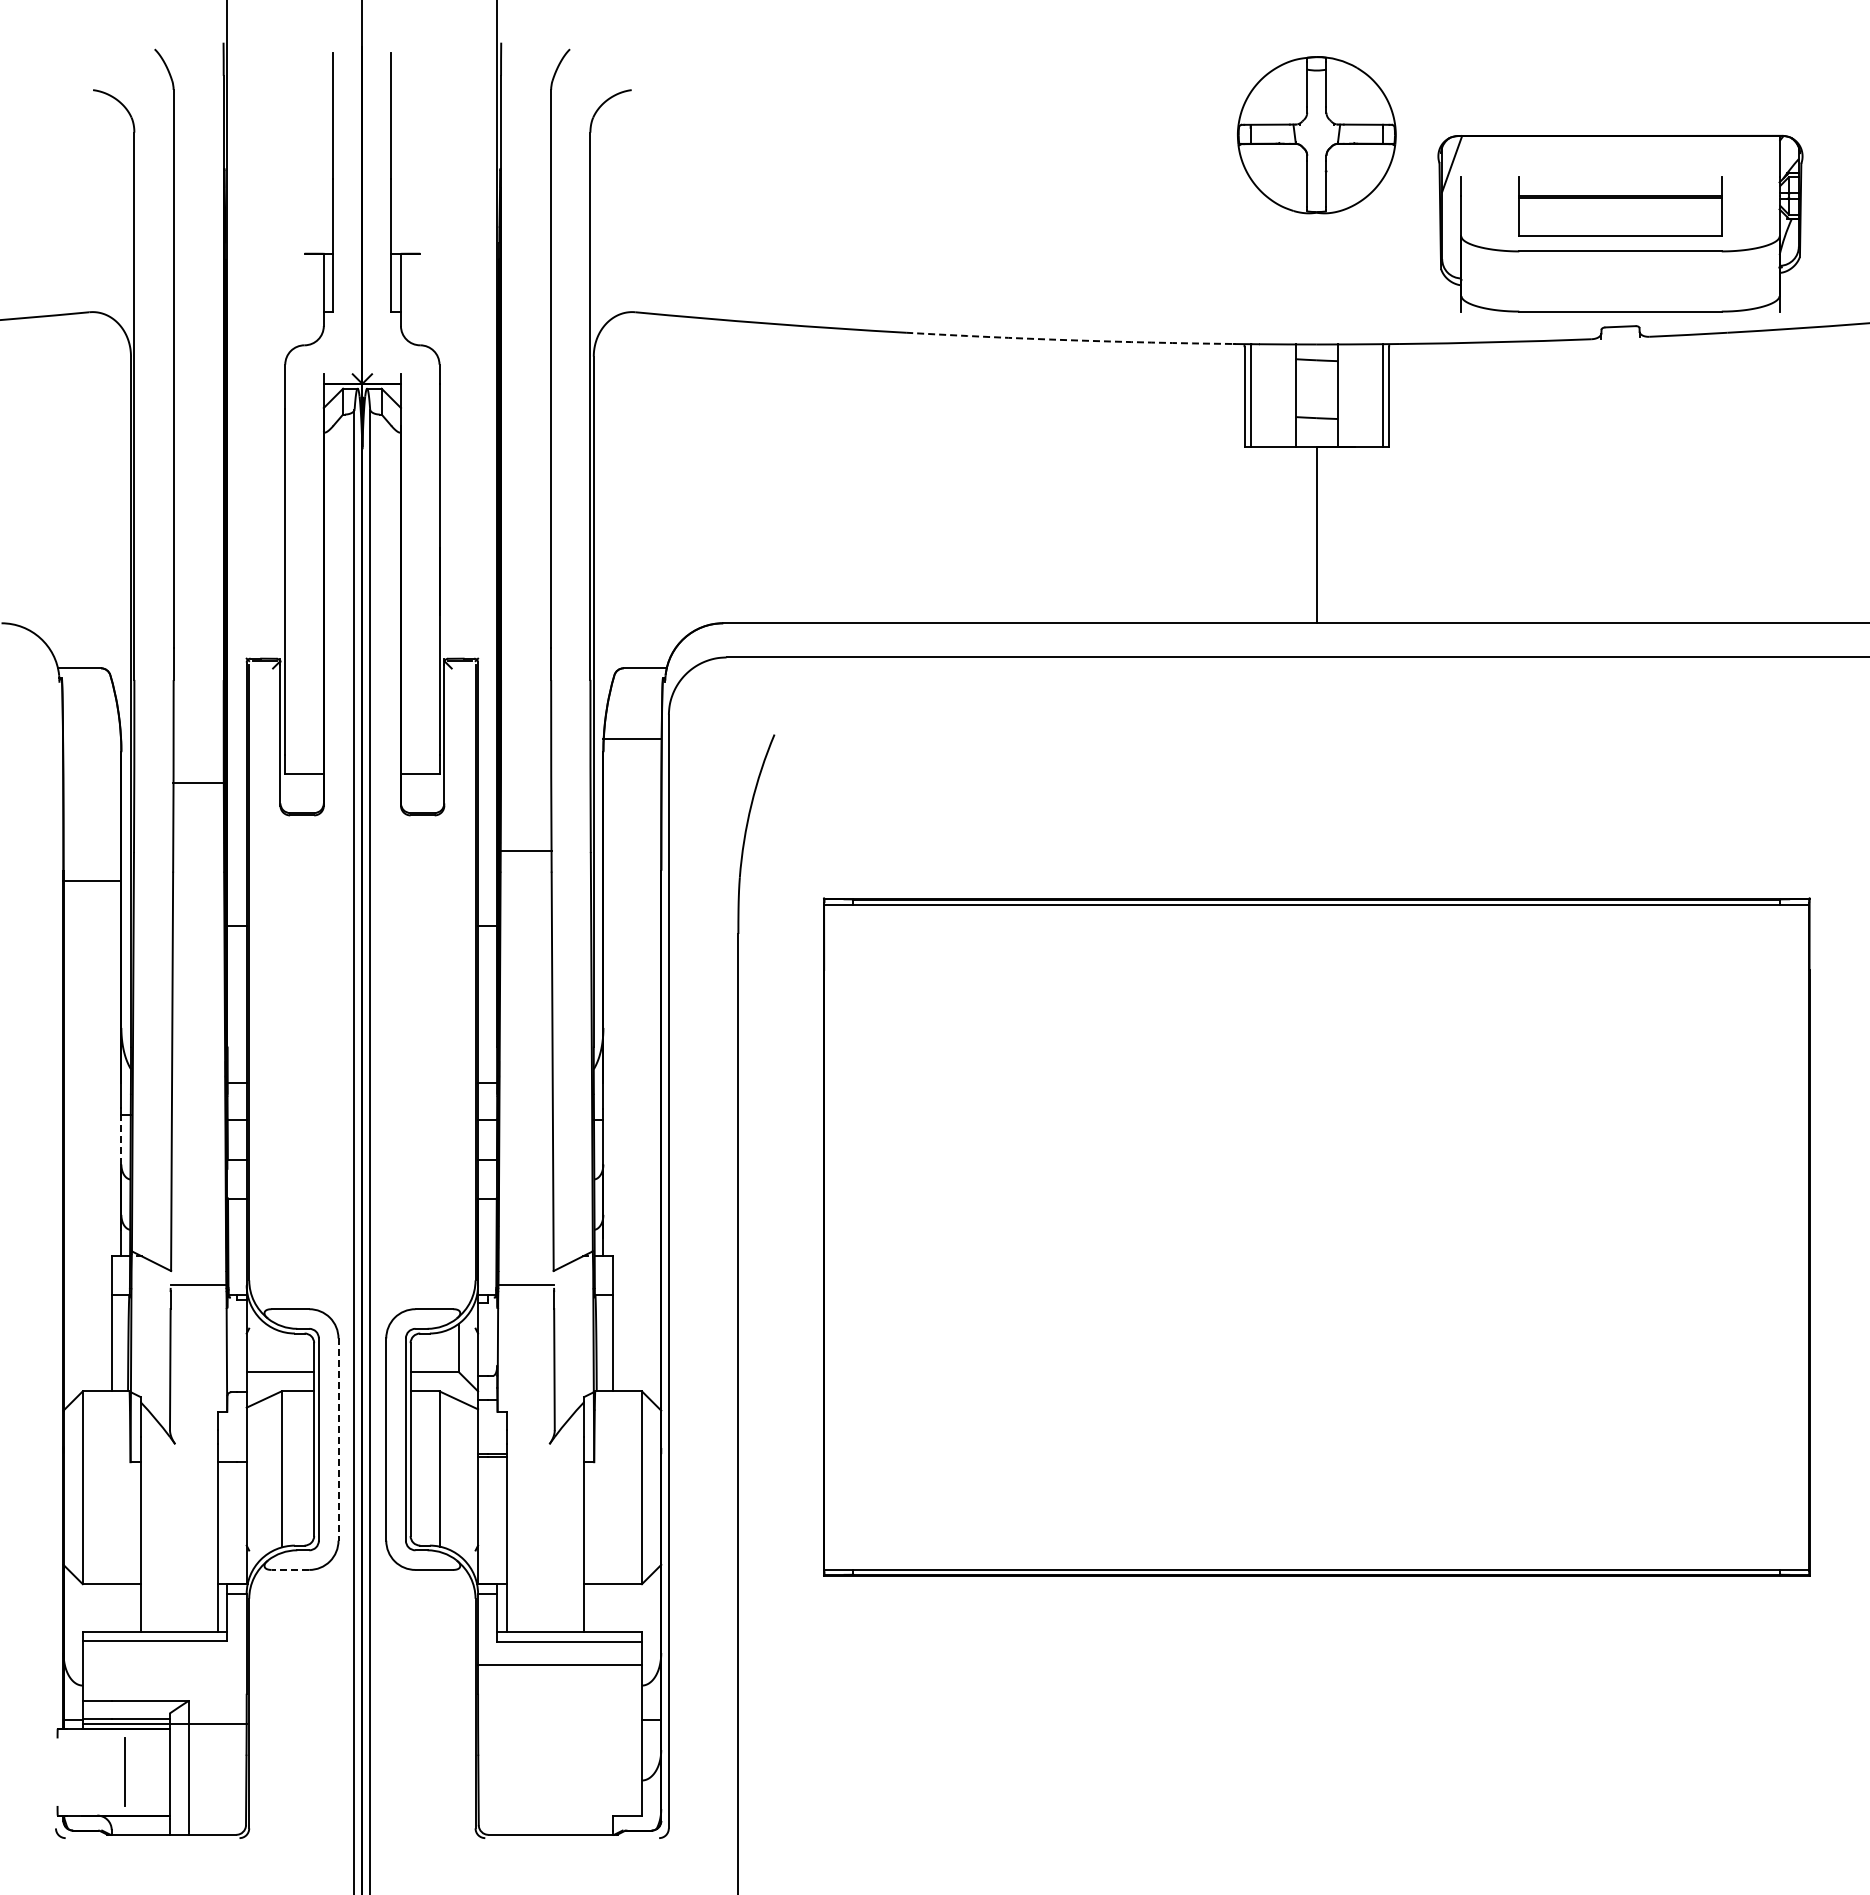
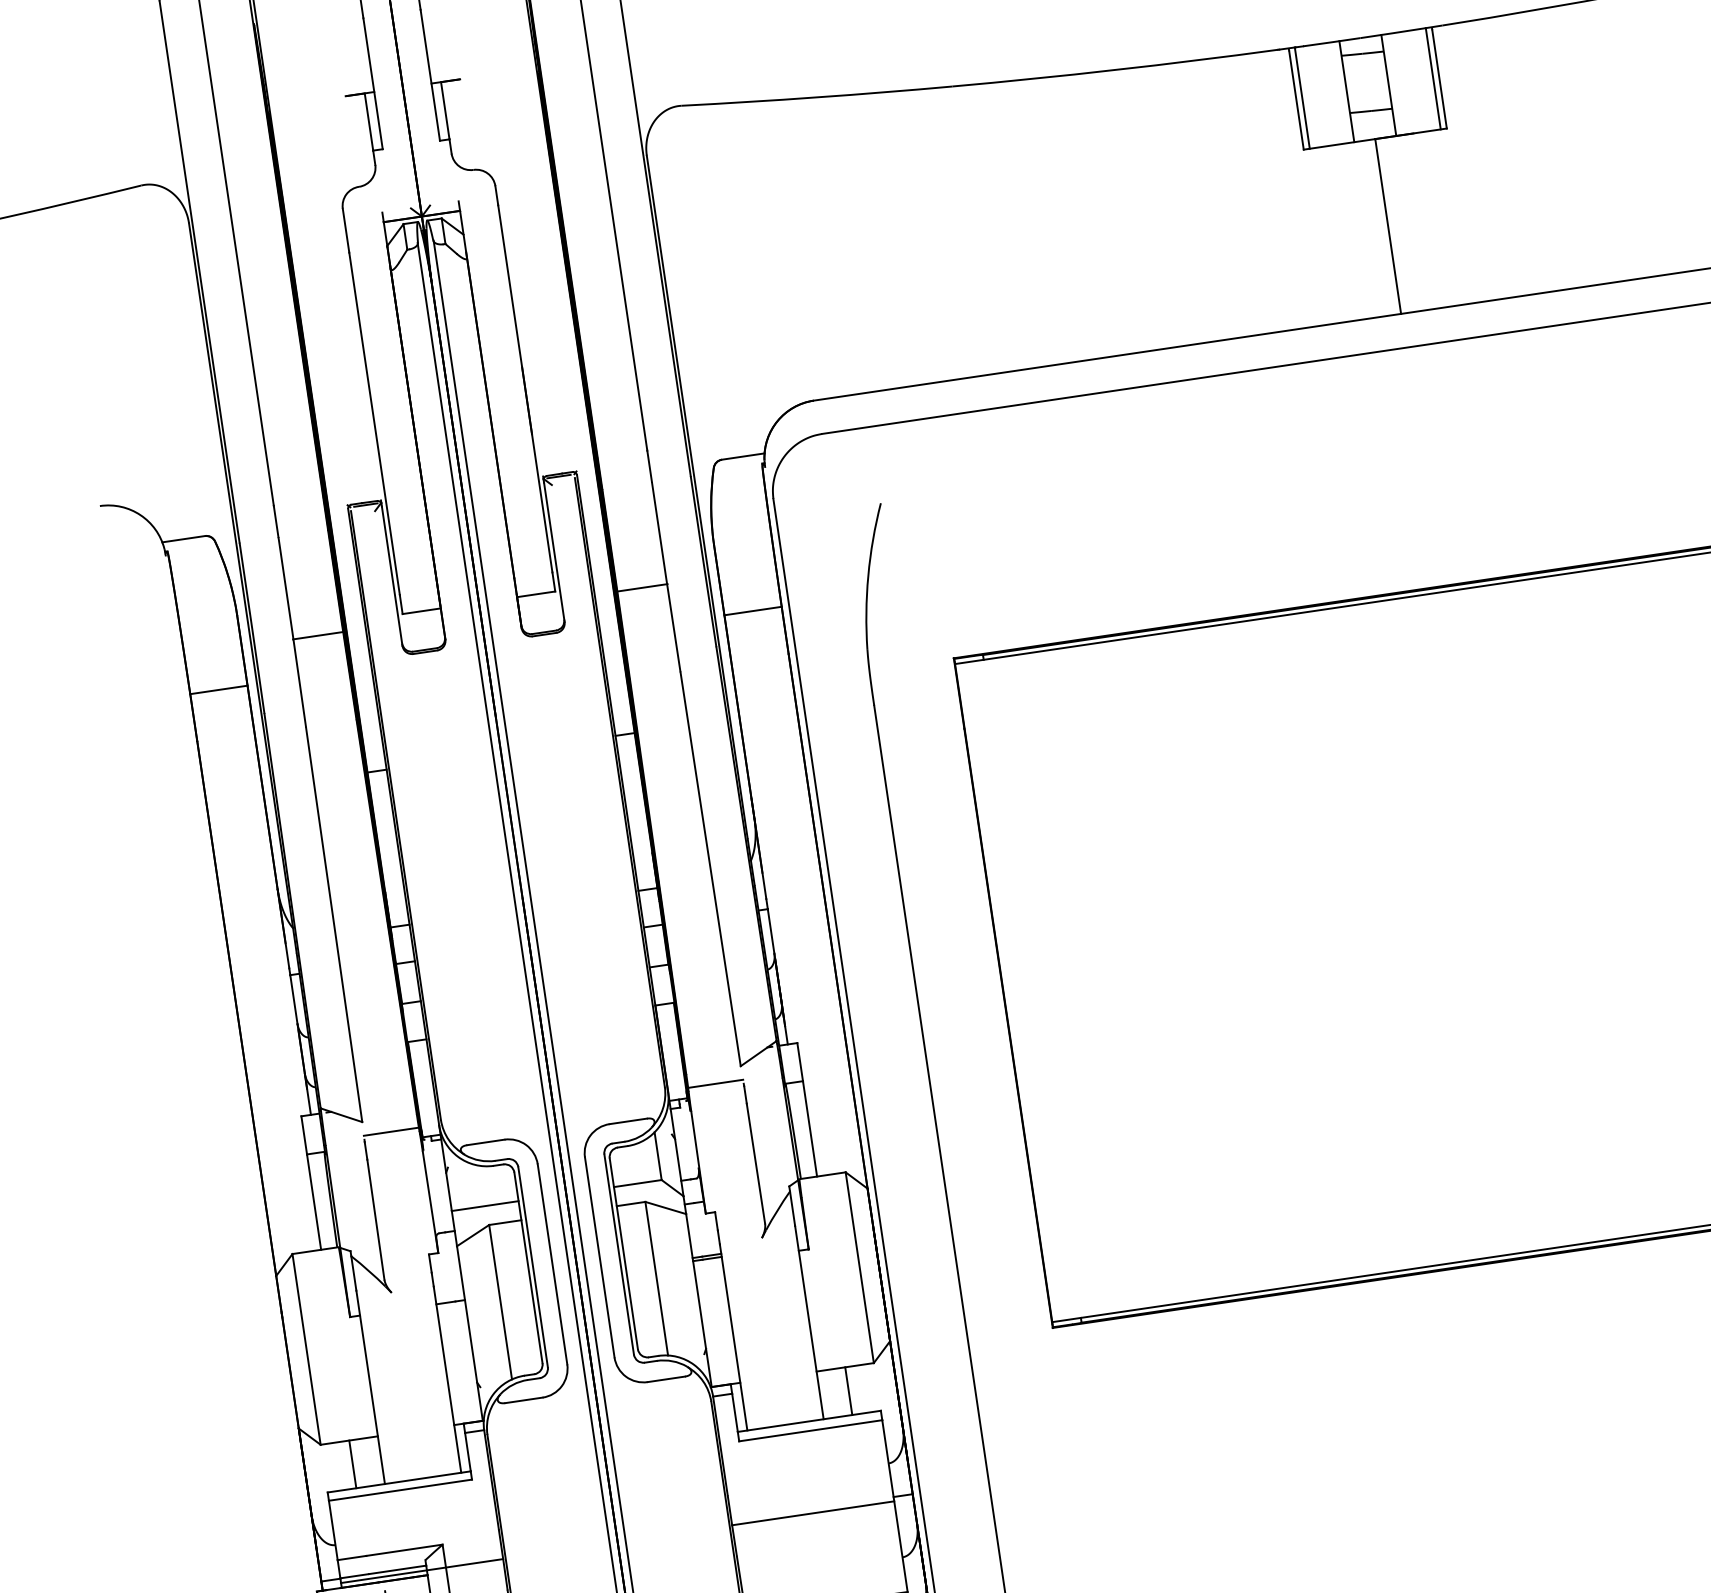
arc: (1069, 340) -> (1115, 70), dashed -> solid
line: (632, 738) -> (753, 610), moved
line: (525, 851) -> (641, 588), moved
line: (92, 880) -> (218, 689), moved
line: (121, 1139) -> (293, 999), dashed -> solid
line: (338, 1440) -> (552, 1265), dashed -> solid
line: (290, 1569) -> (523, 1399), dashed -> solid
line: (111, 1608) -> (352, 1464), added
line: (613, 1608) -> (849, 1391), added
line: (559, 1664) -> (812, 1512), moved

